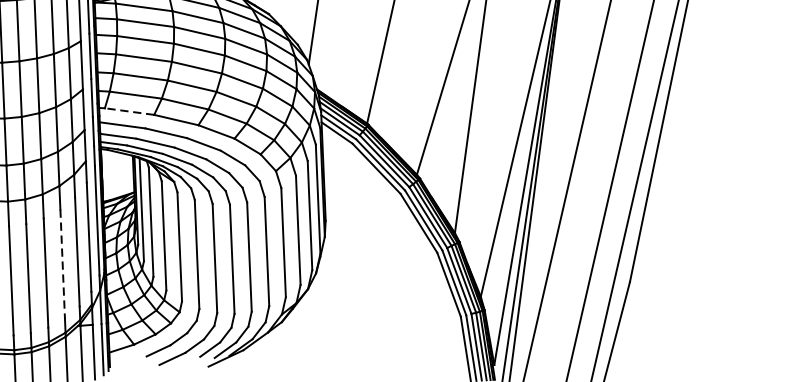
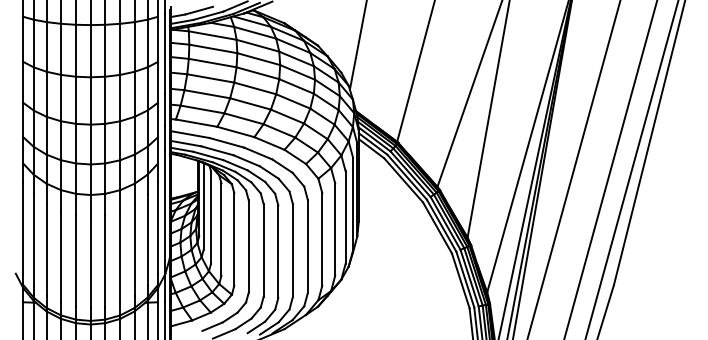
line: (129, 111) -> (196, 123), dashed -> solid
line: (62, 264) -> (134, 250), dashed -> solid

